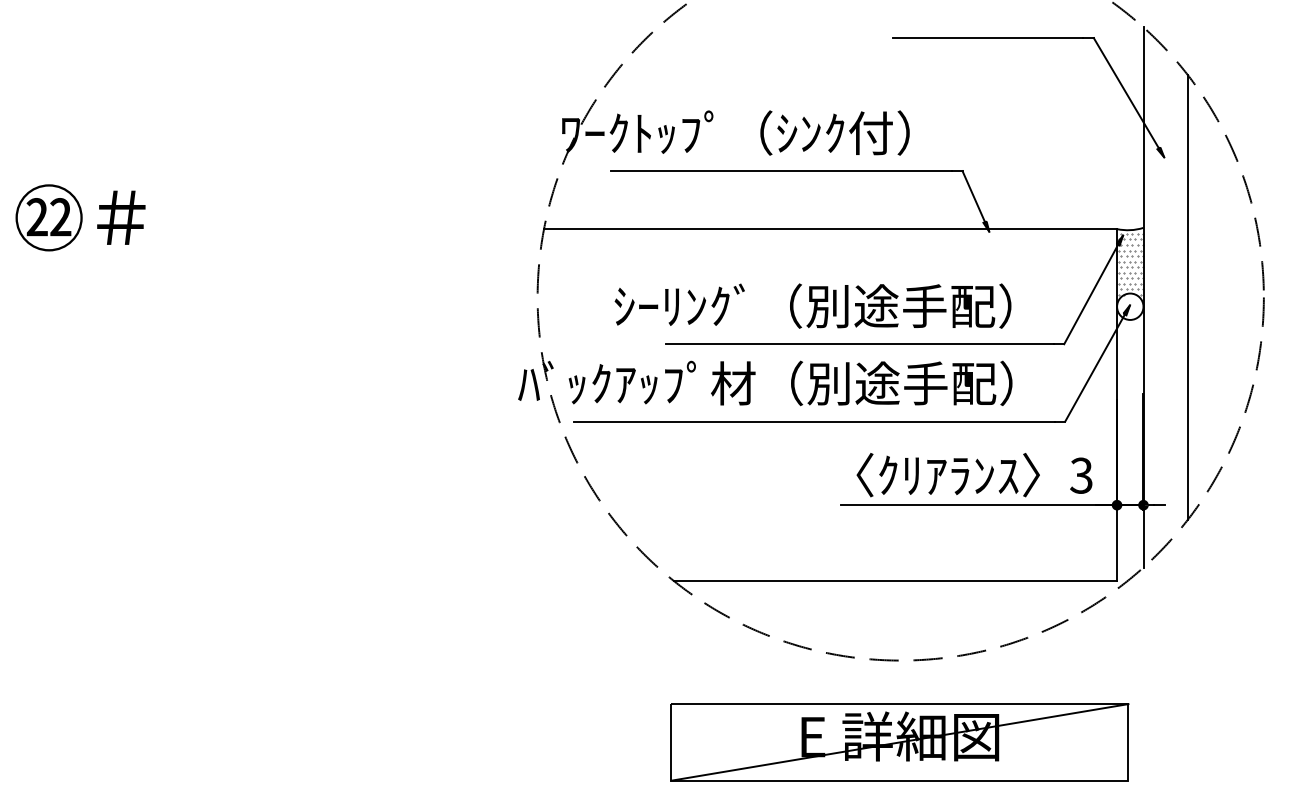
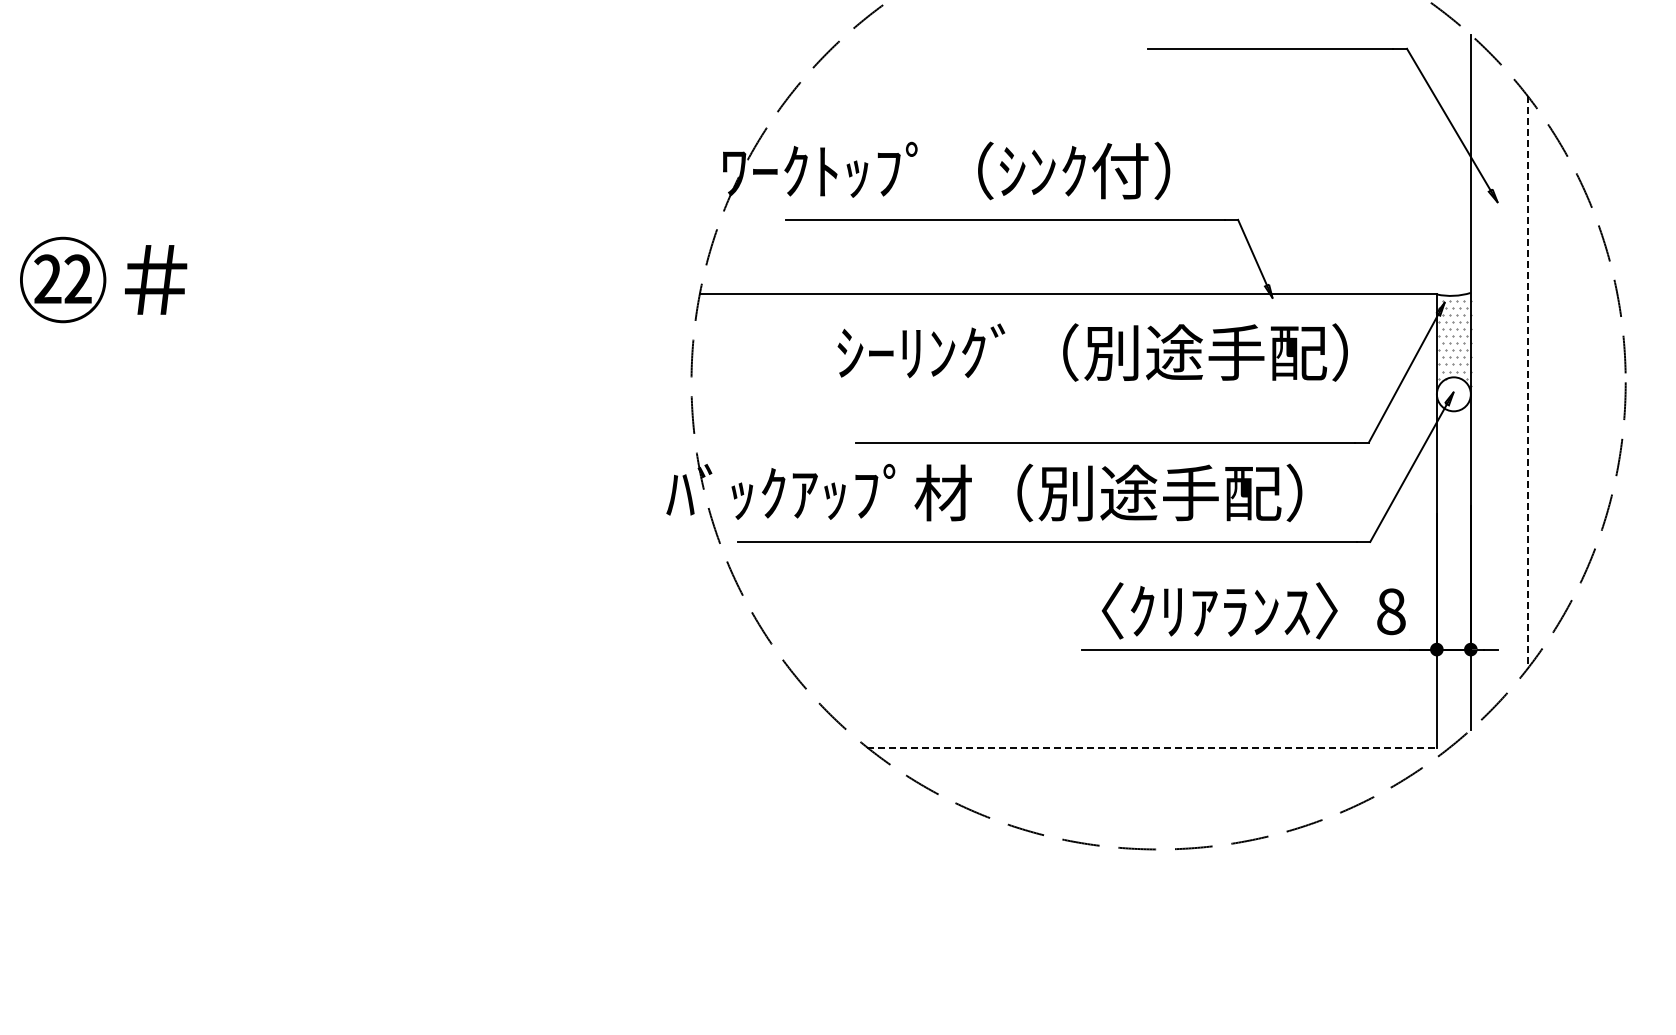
line: (1187, 297) -> (1527, 382), solid -> dashed
text: (812, 306) -> (1092, 352), moved
text: (1081, 475) -> (1390, 611), 3 -> 8
line: (895, 581) -> (1152, 747), solid -> dashed
part: (899, 742) -> (1157, 954), removed

